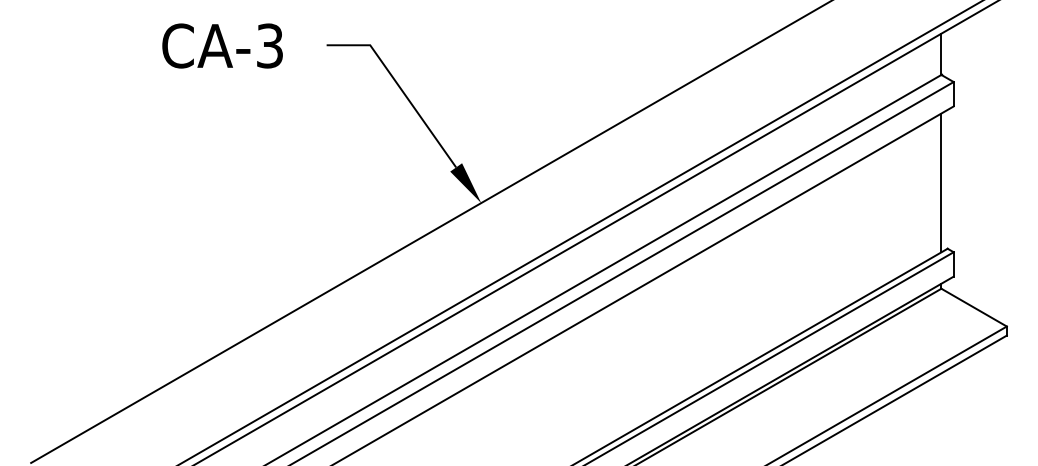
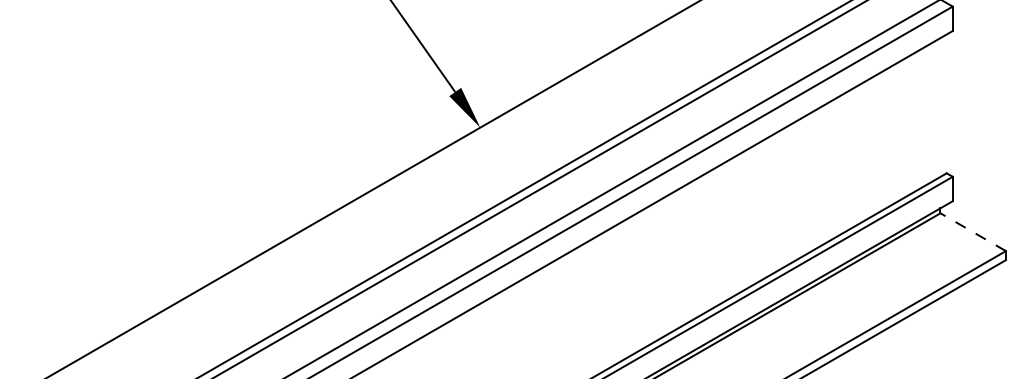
line: (941, 182) -> (940, 107), removed
line: (974, 307) -> (973, 232), solid -> dashed

